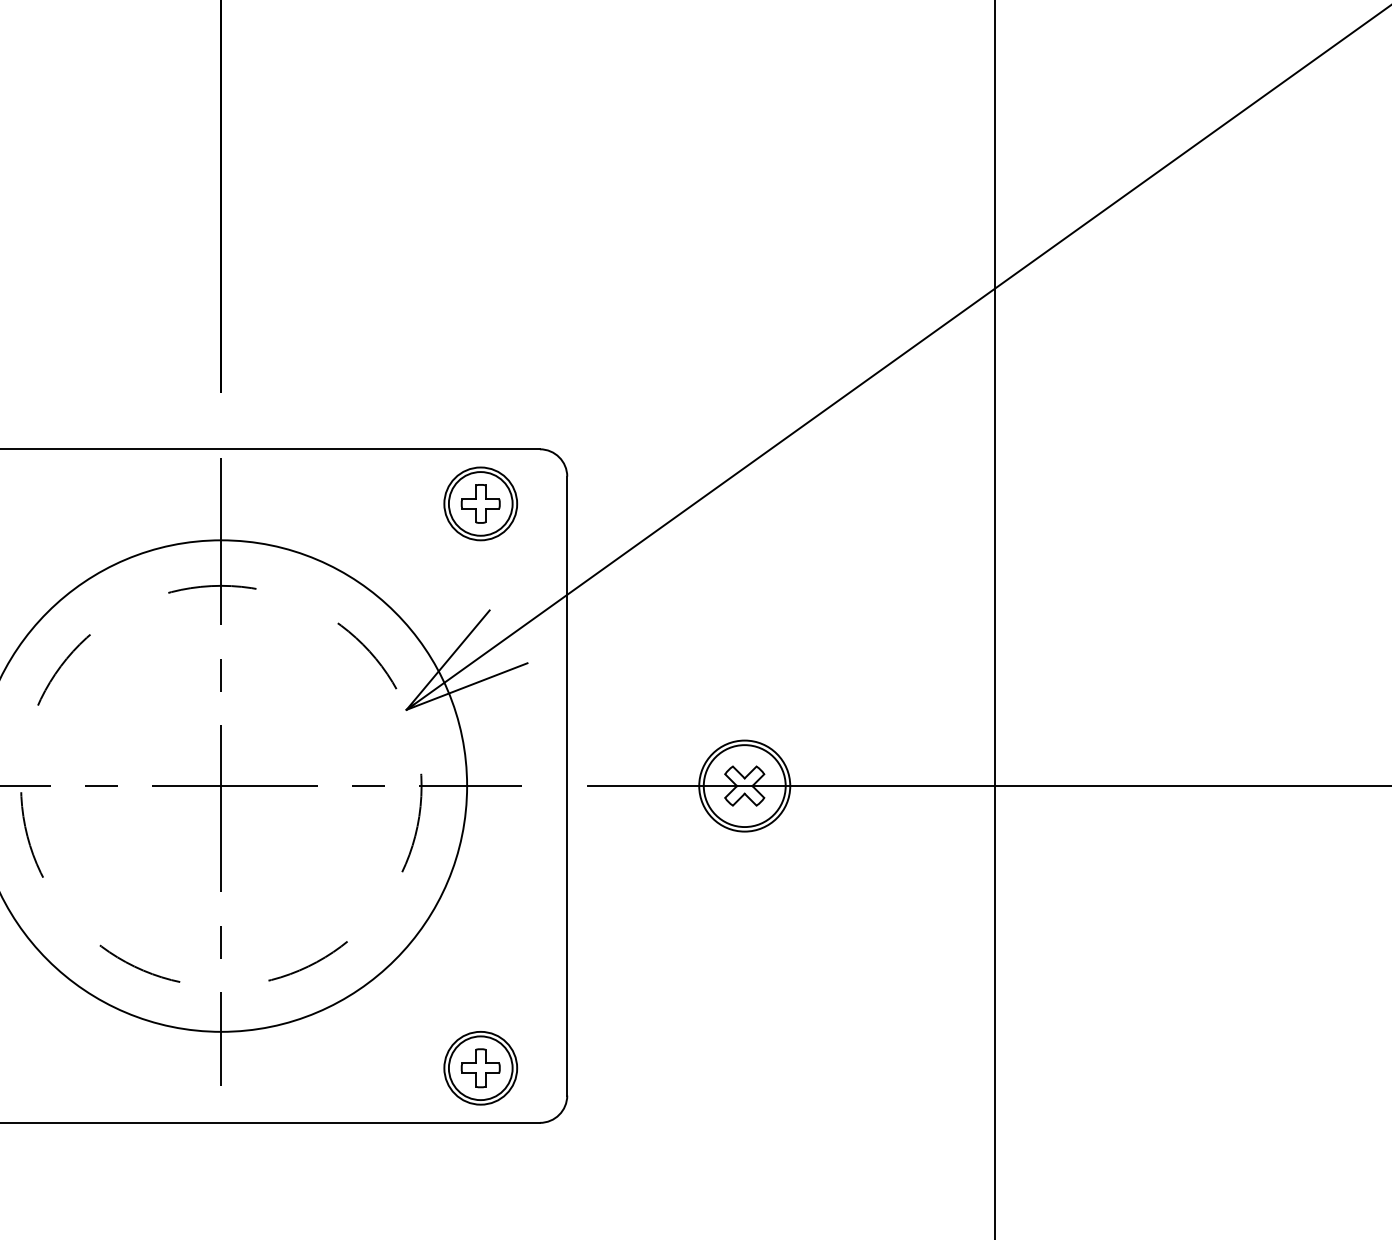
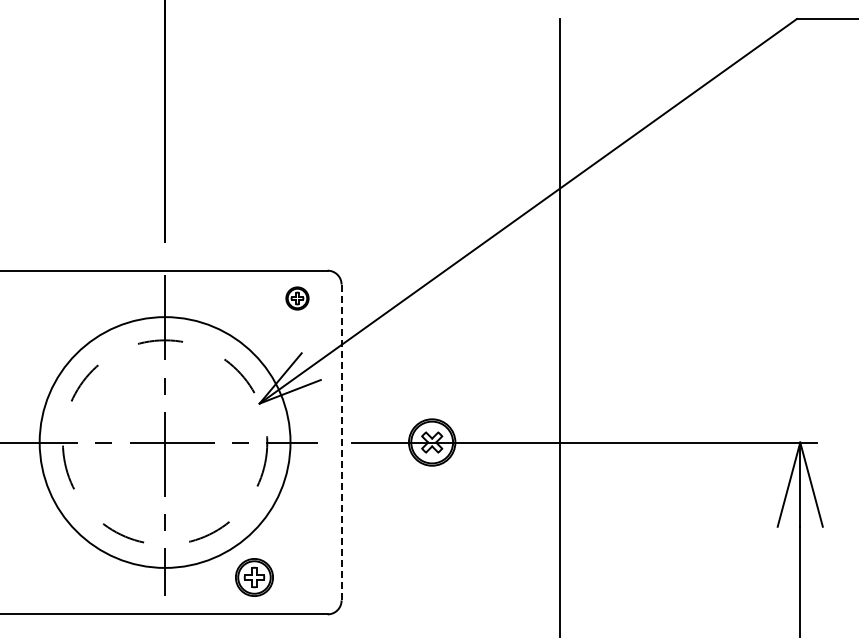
part: (480, 503) -> (297, 298), size x0.6
line: (567, 786) -> (341, 442), solid -> dashed
part: (480, 1068) -> (254, 577), moved

